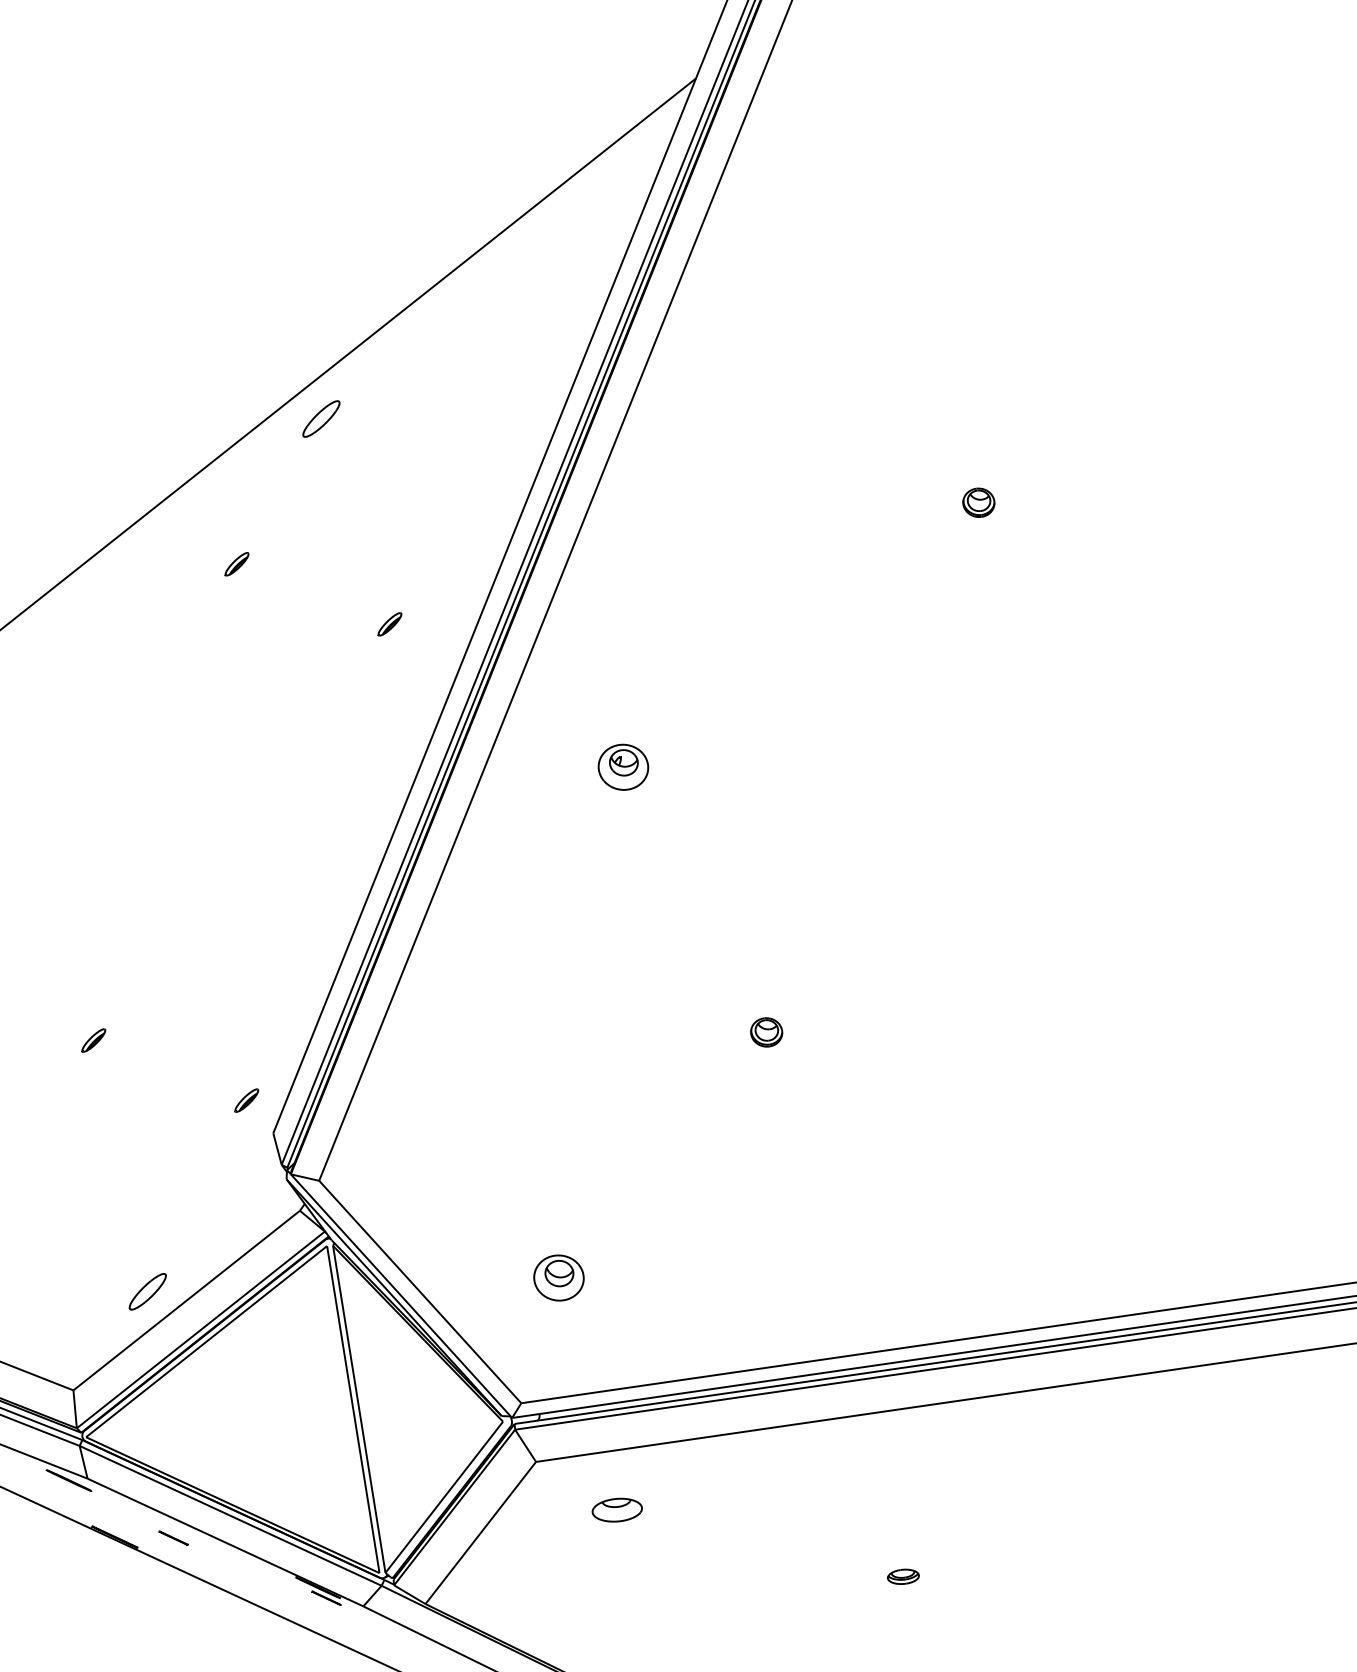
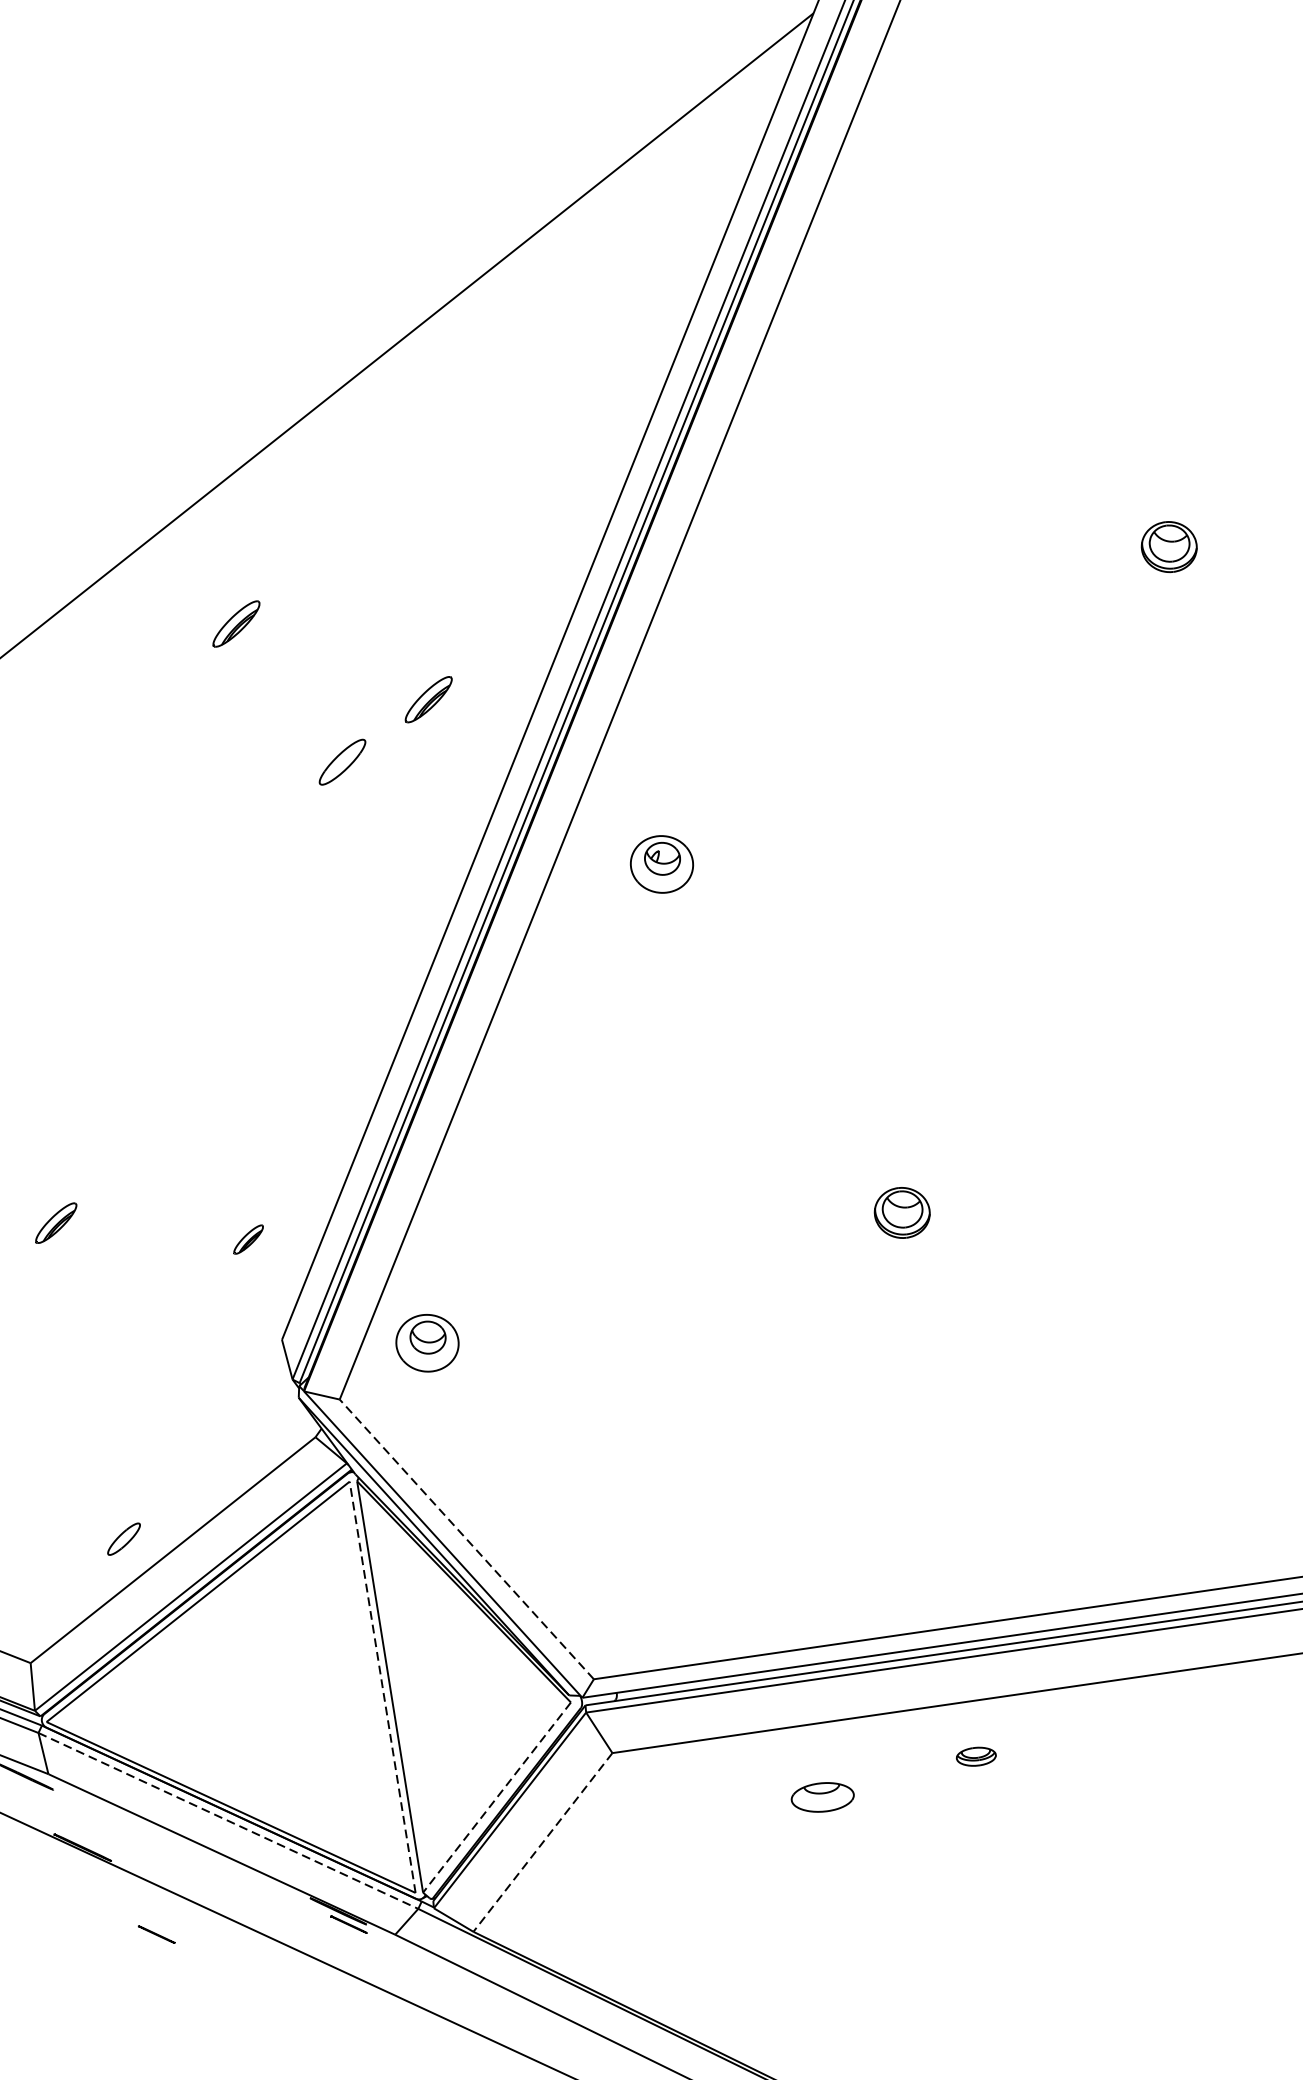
part: (321, 418) -> (342, 761), moved
part: (978, 502) -> (1168, 546), size x1.4
part: (236, 564) -> (235, 624), size x1.6
part: (389, 624) -> (428, 699), size x1.6
part: (623, 766) -> (662, 863), moved
part: (766, 1032) -> (902, 1213), size x1.4
part: (93, 1040) -> (55, 1223), size x1.4
part: (246, 1100) -> (248, 1239), moved
part: (558, 1277) -> (426, 1342), moved
part: (147, 1291) -> (123, 1538), size x0.7
line: (419, 1291) -> (465, 1538), solid -> dashed
line: (353, 1409) -> (382, 1687), solid -> dashed
line: (444, 1497) -> (497, 1797), solid -> dashed
part: (616, 1509) -> (821, 1796), moved
line: (231, 1516) -> (229, 1821), solid -> dashed
line: (480, 1533) -> (542, 1843), solid -> dashed
line: (173, 1537) -> (156, 1933), moved
part: (903, 1576) -> (976, 1756), moved

